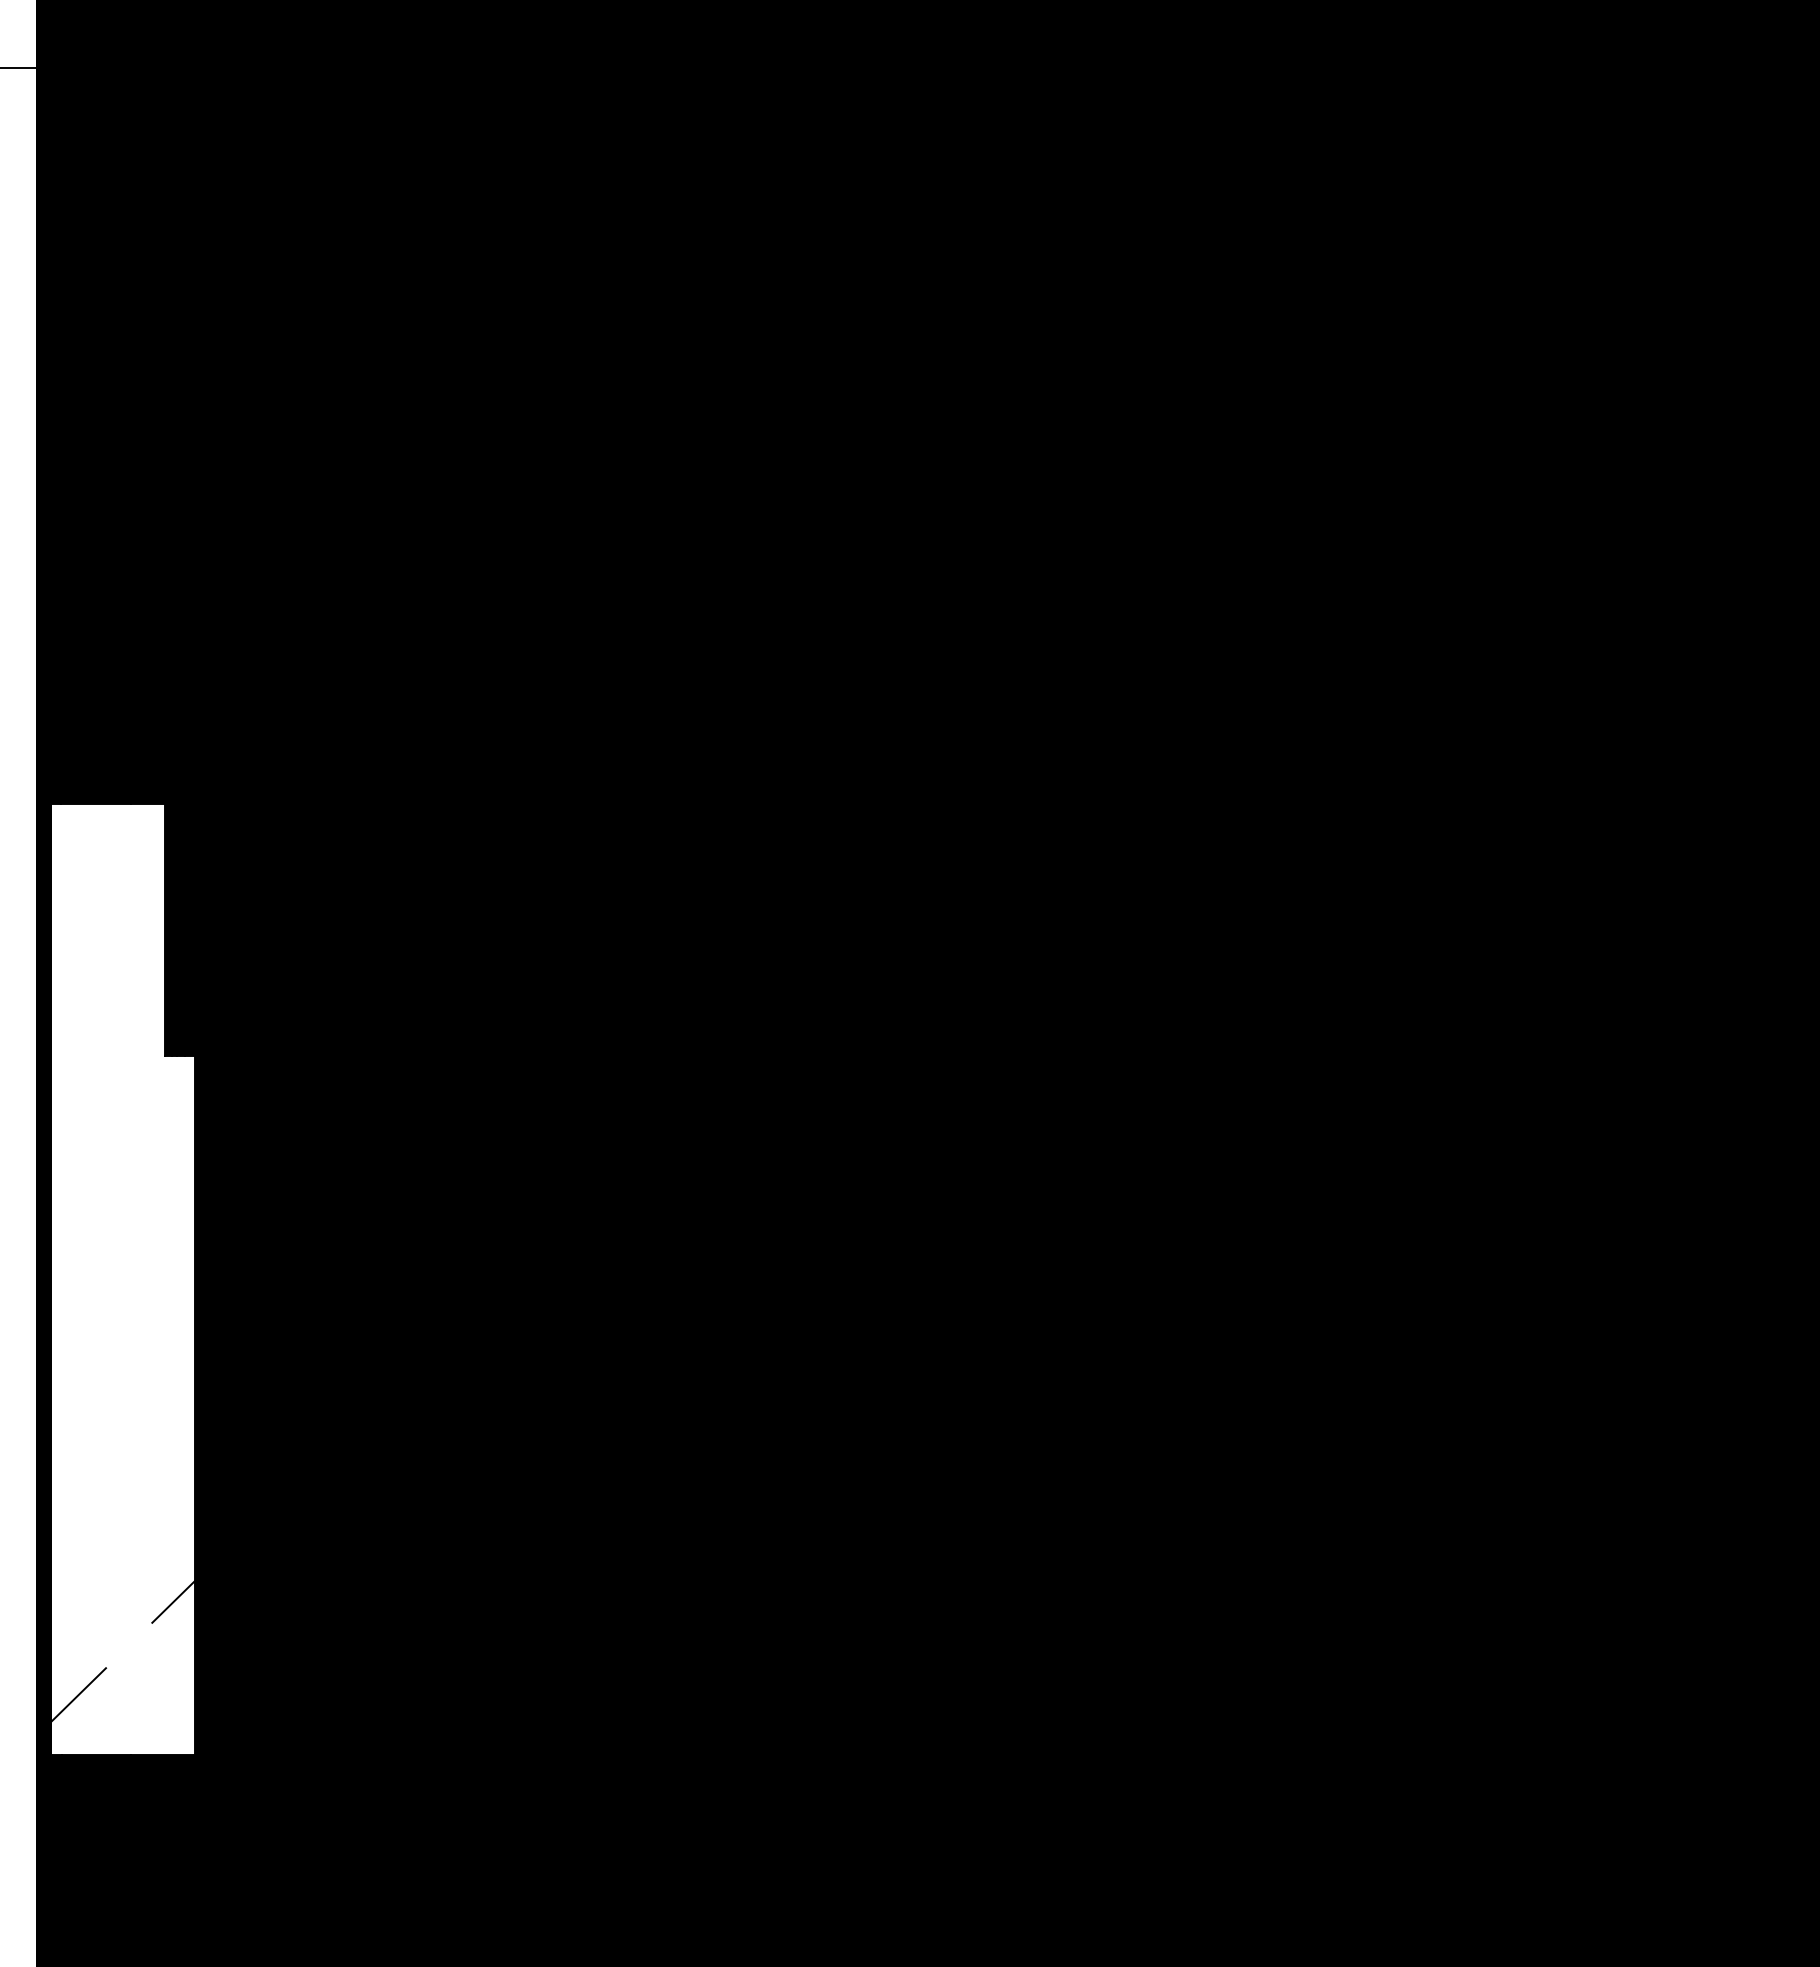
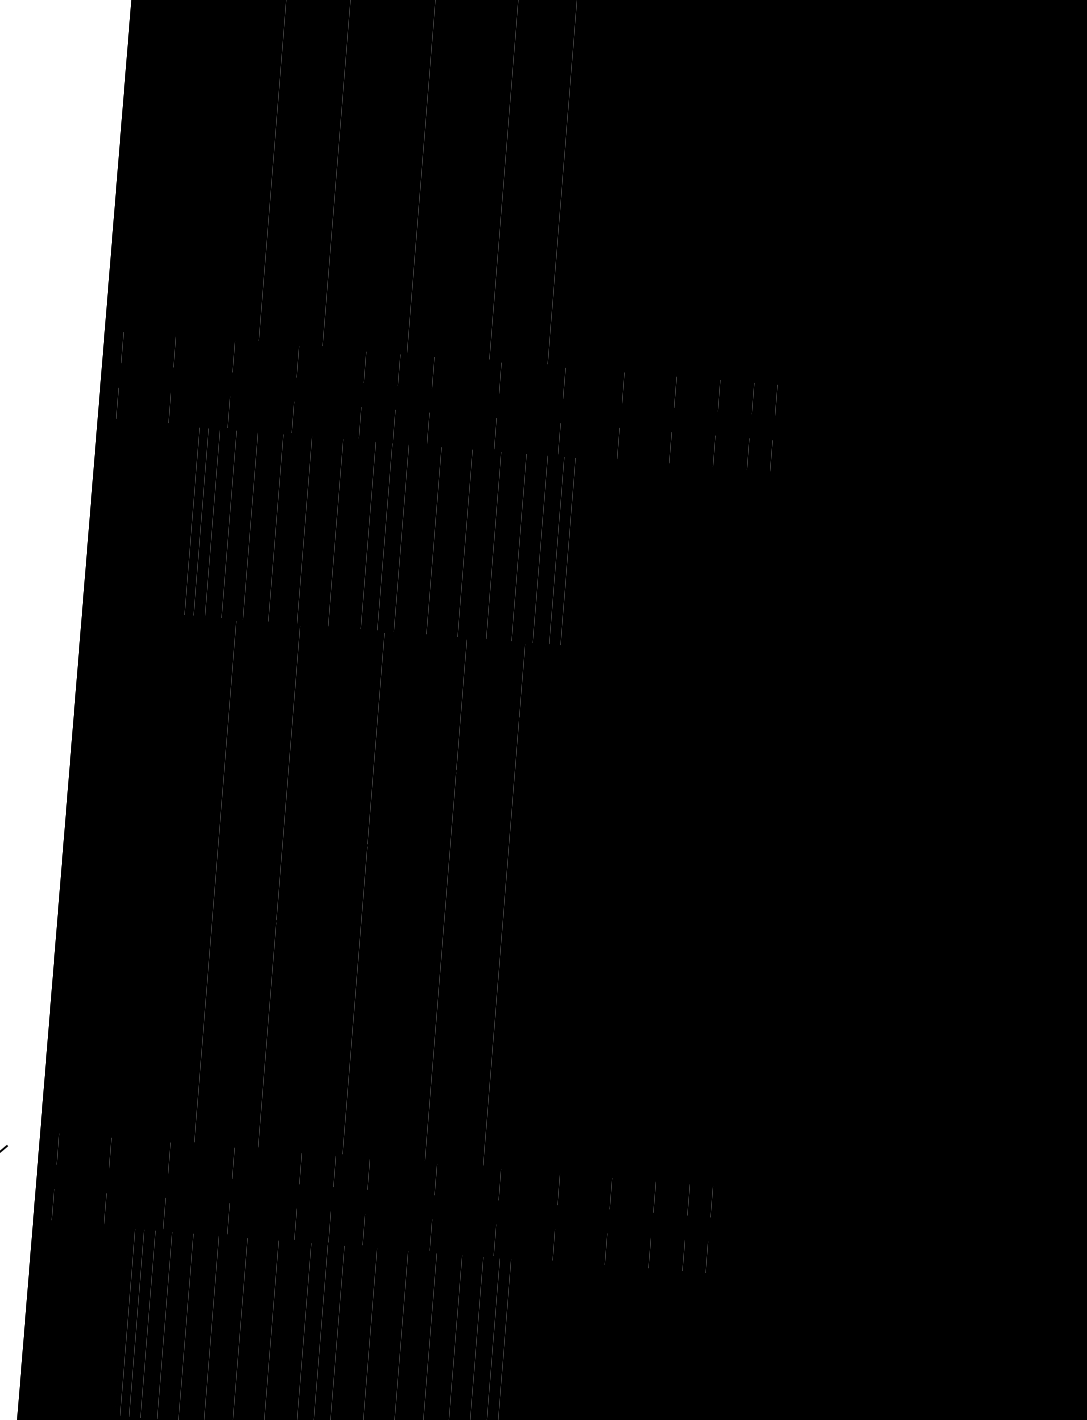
fill: (122, 1278) -> (133, 779), added

